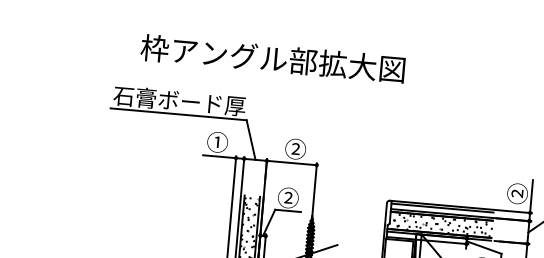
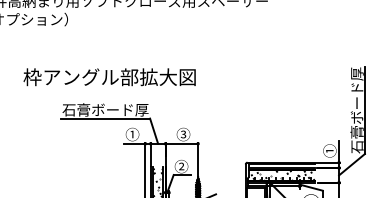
text: (272, 59) -> (109, 77), moved
text: (295, 150) -> (183, 135), ② -> ③
text: (517, 193) -> (329, 150), ② -> ①

